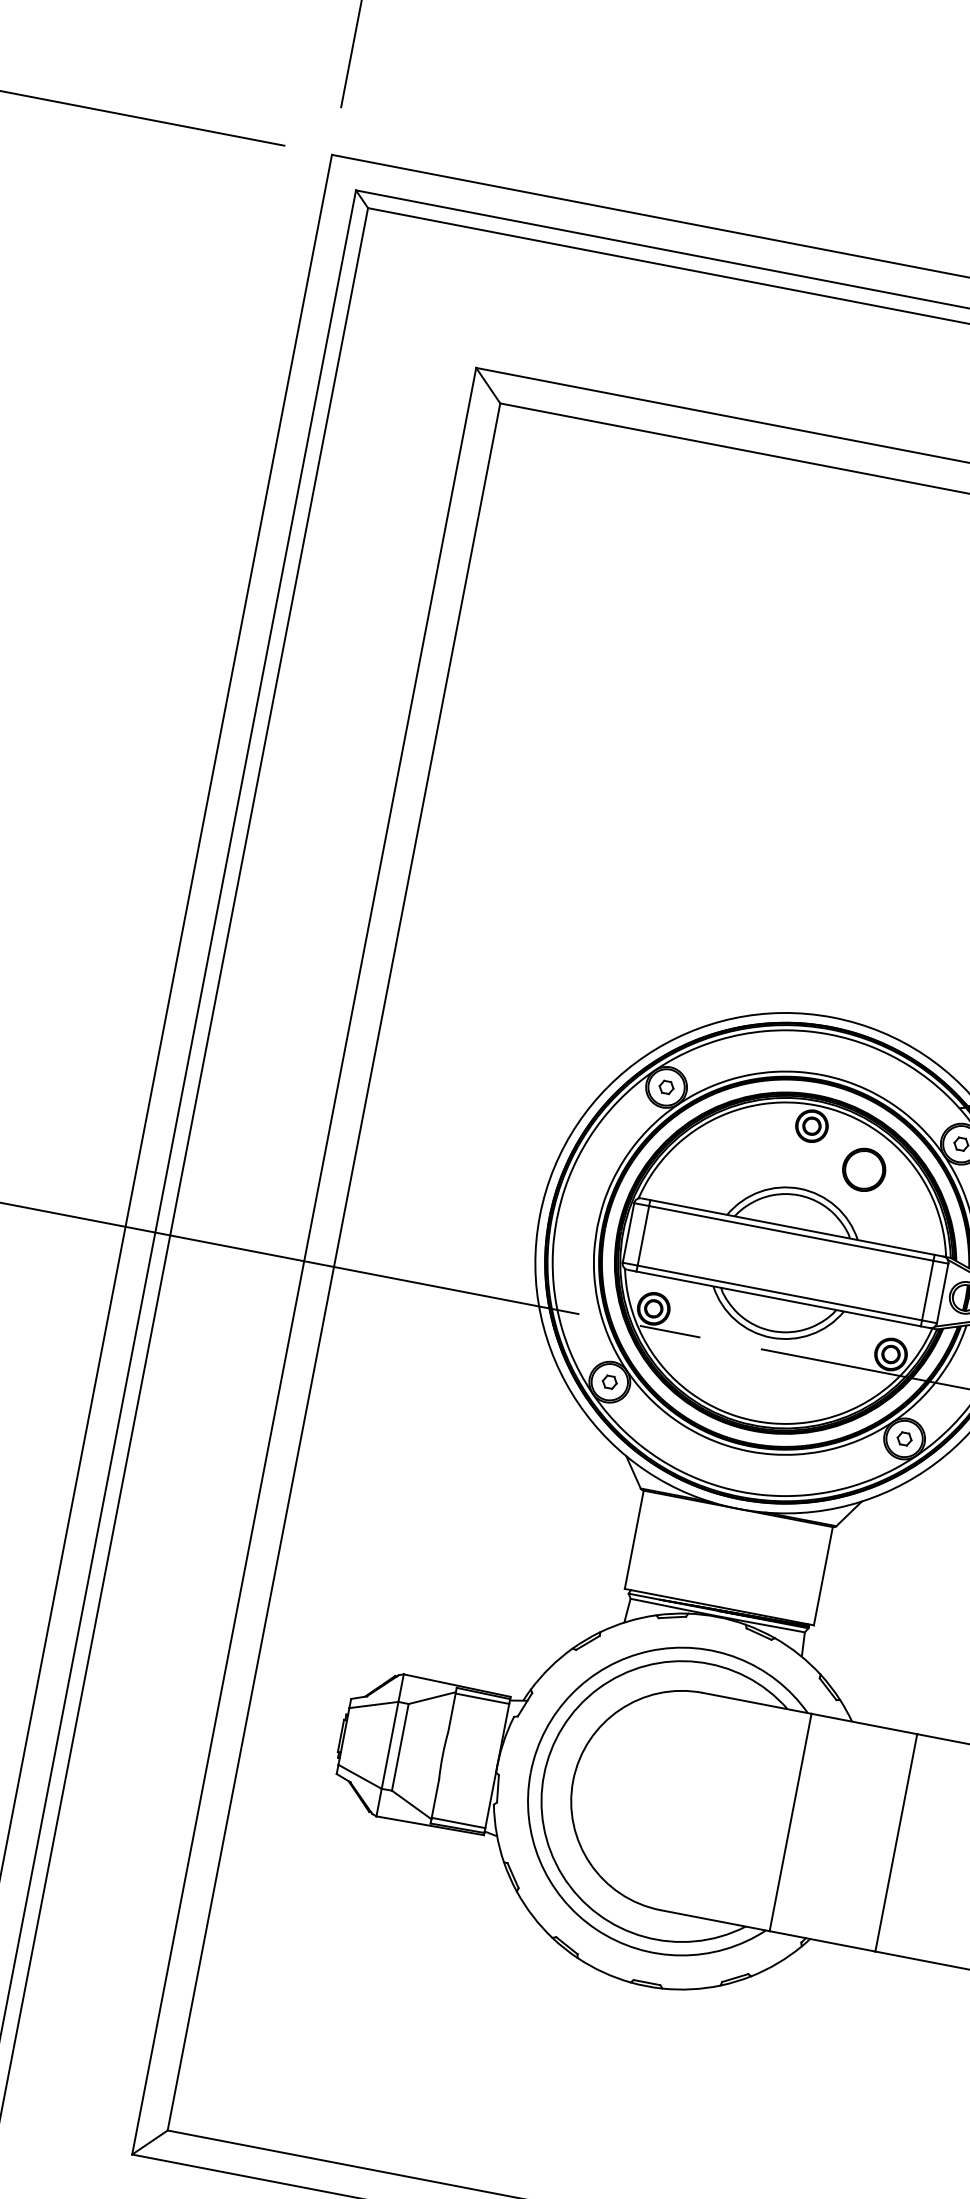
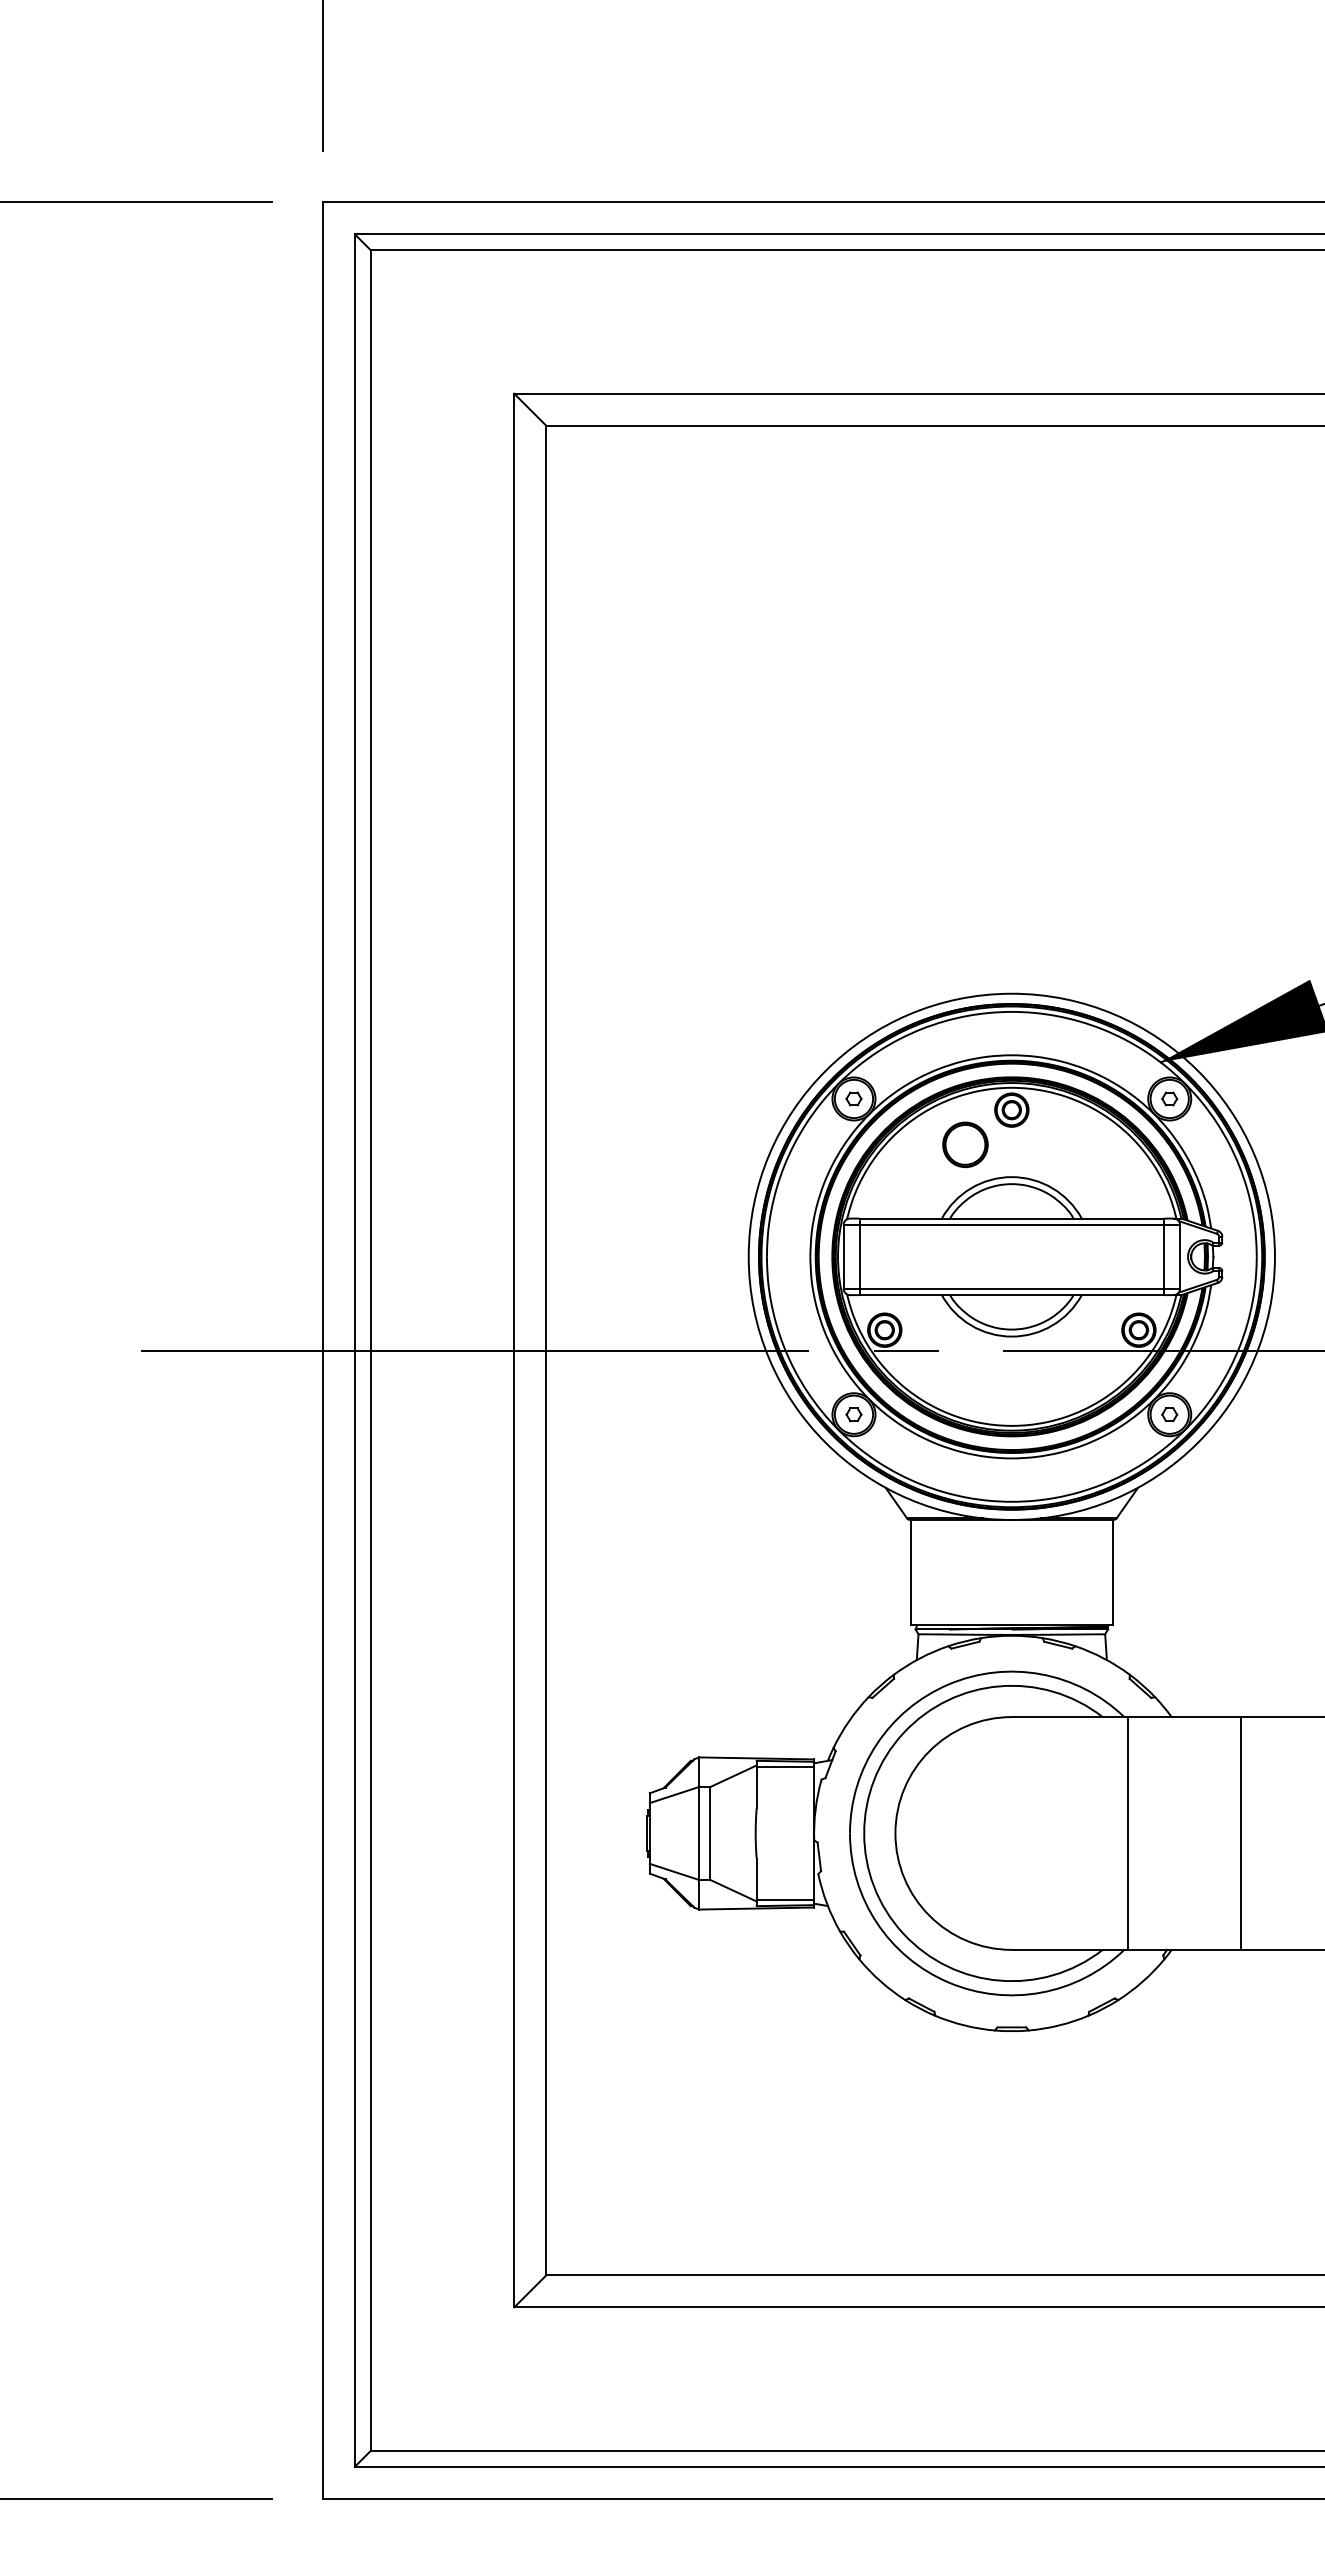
part: (864, 1169) -> (965, 1144), moved

